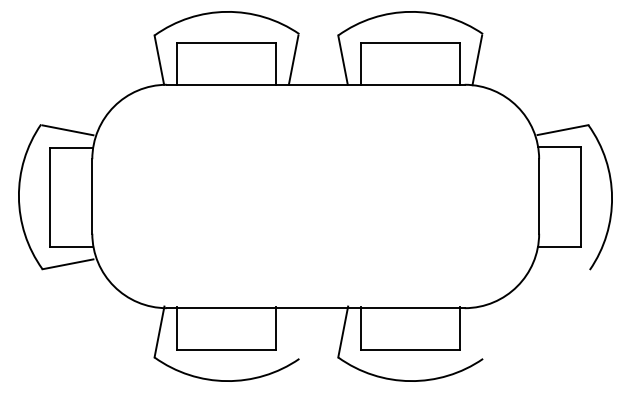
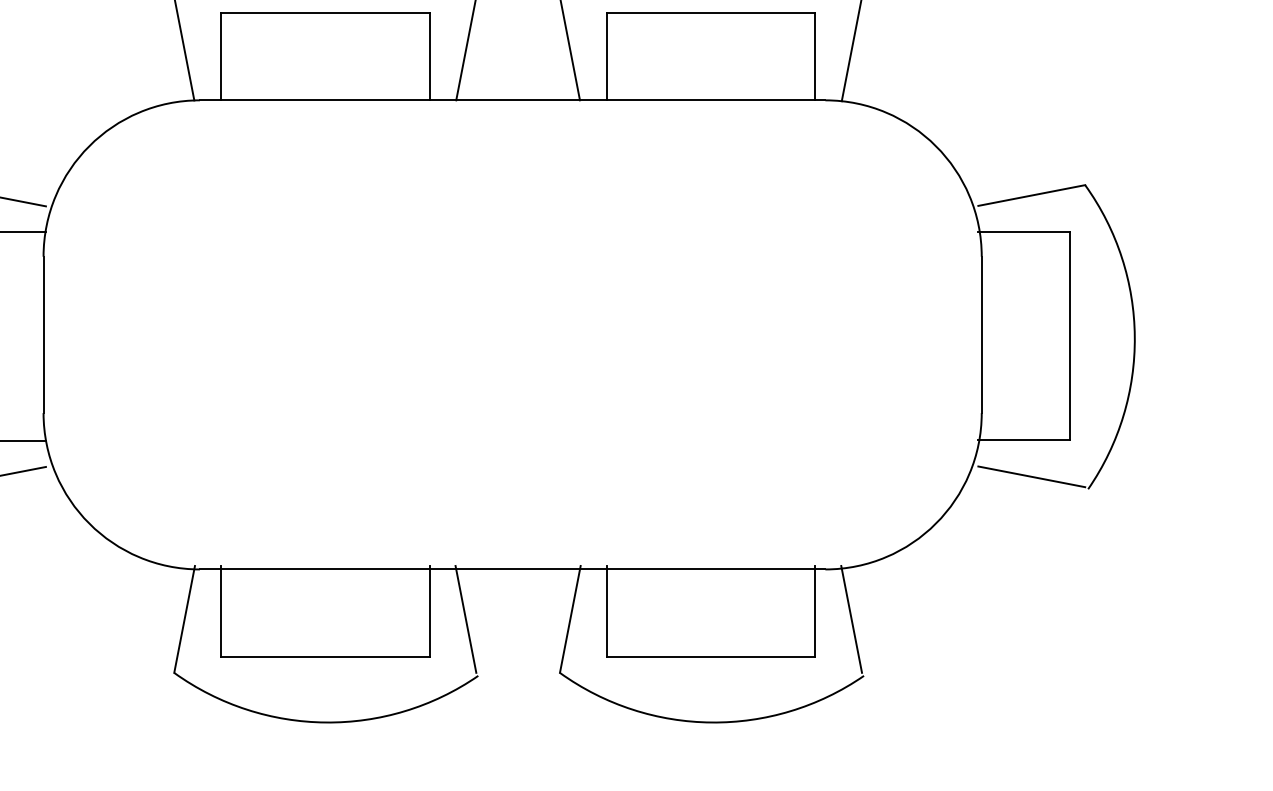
line: (562, 264) -> (1030, 477), added
line: (293, 331) -> (465, 618), added
line: (477, 331) -> (852, 618), added

